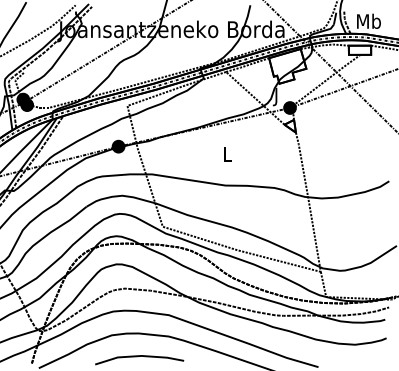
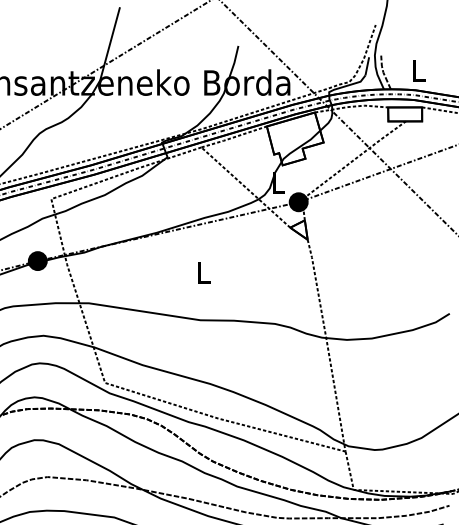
text: (368, 20) -> (418, 69), Mb -> L
text: (276, 96) -> (278, 184), J -> L

